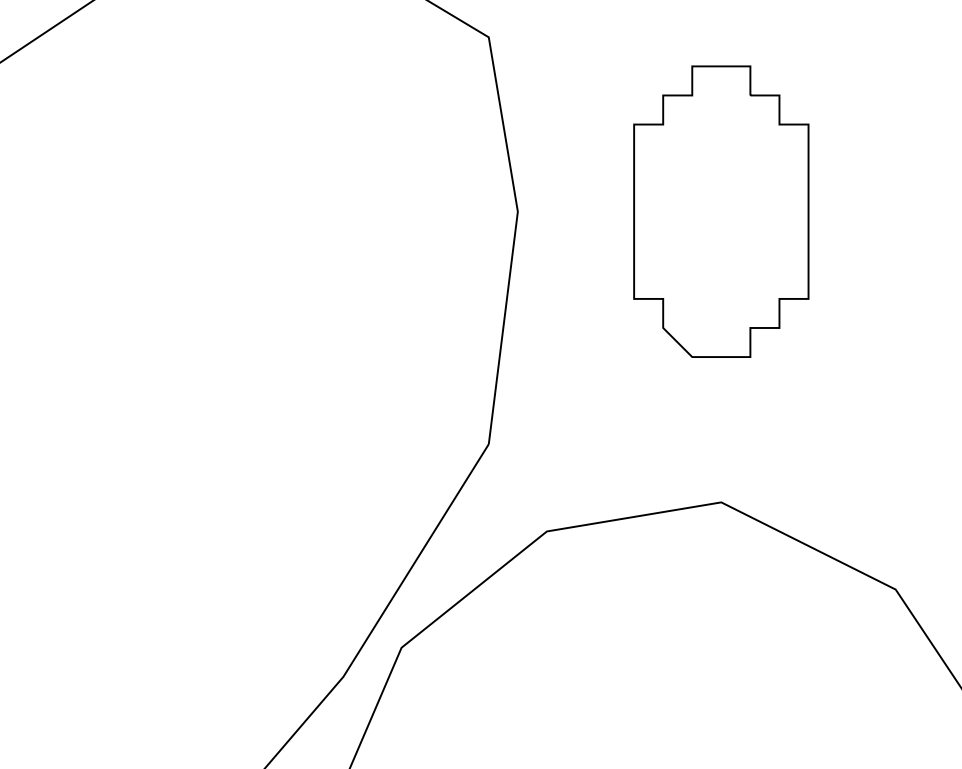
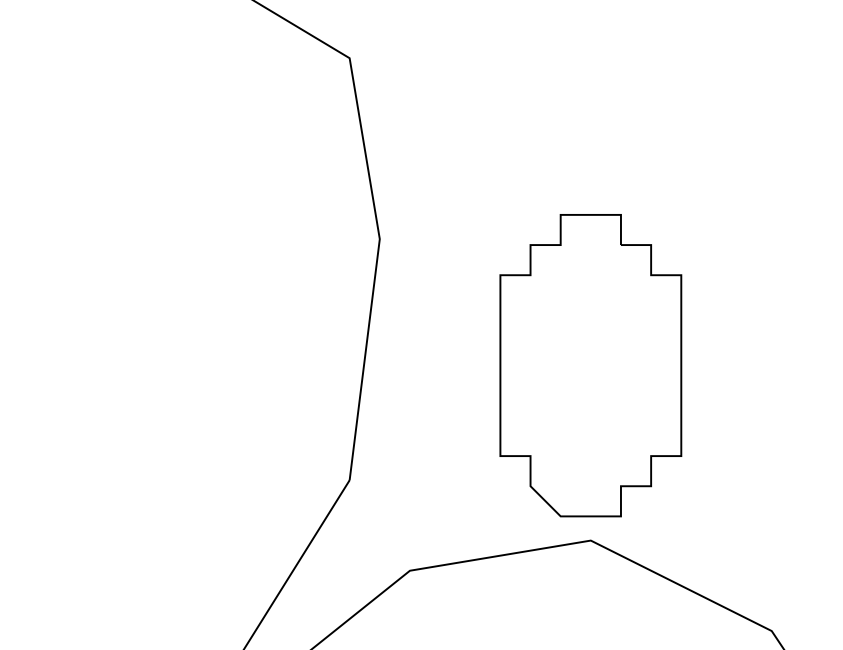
part: (721, 211) -> (591, 365), moved

